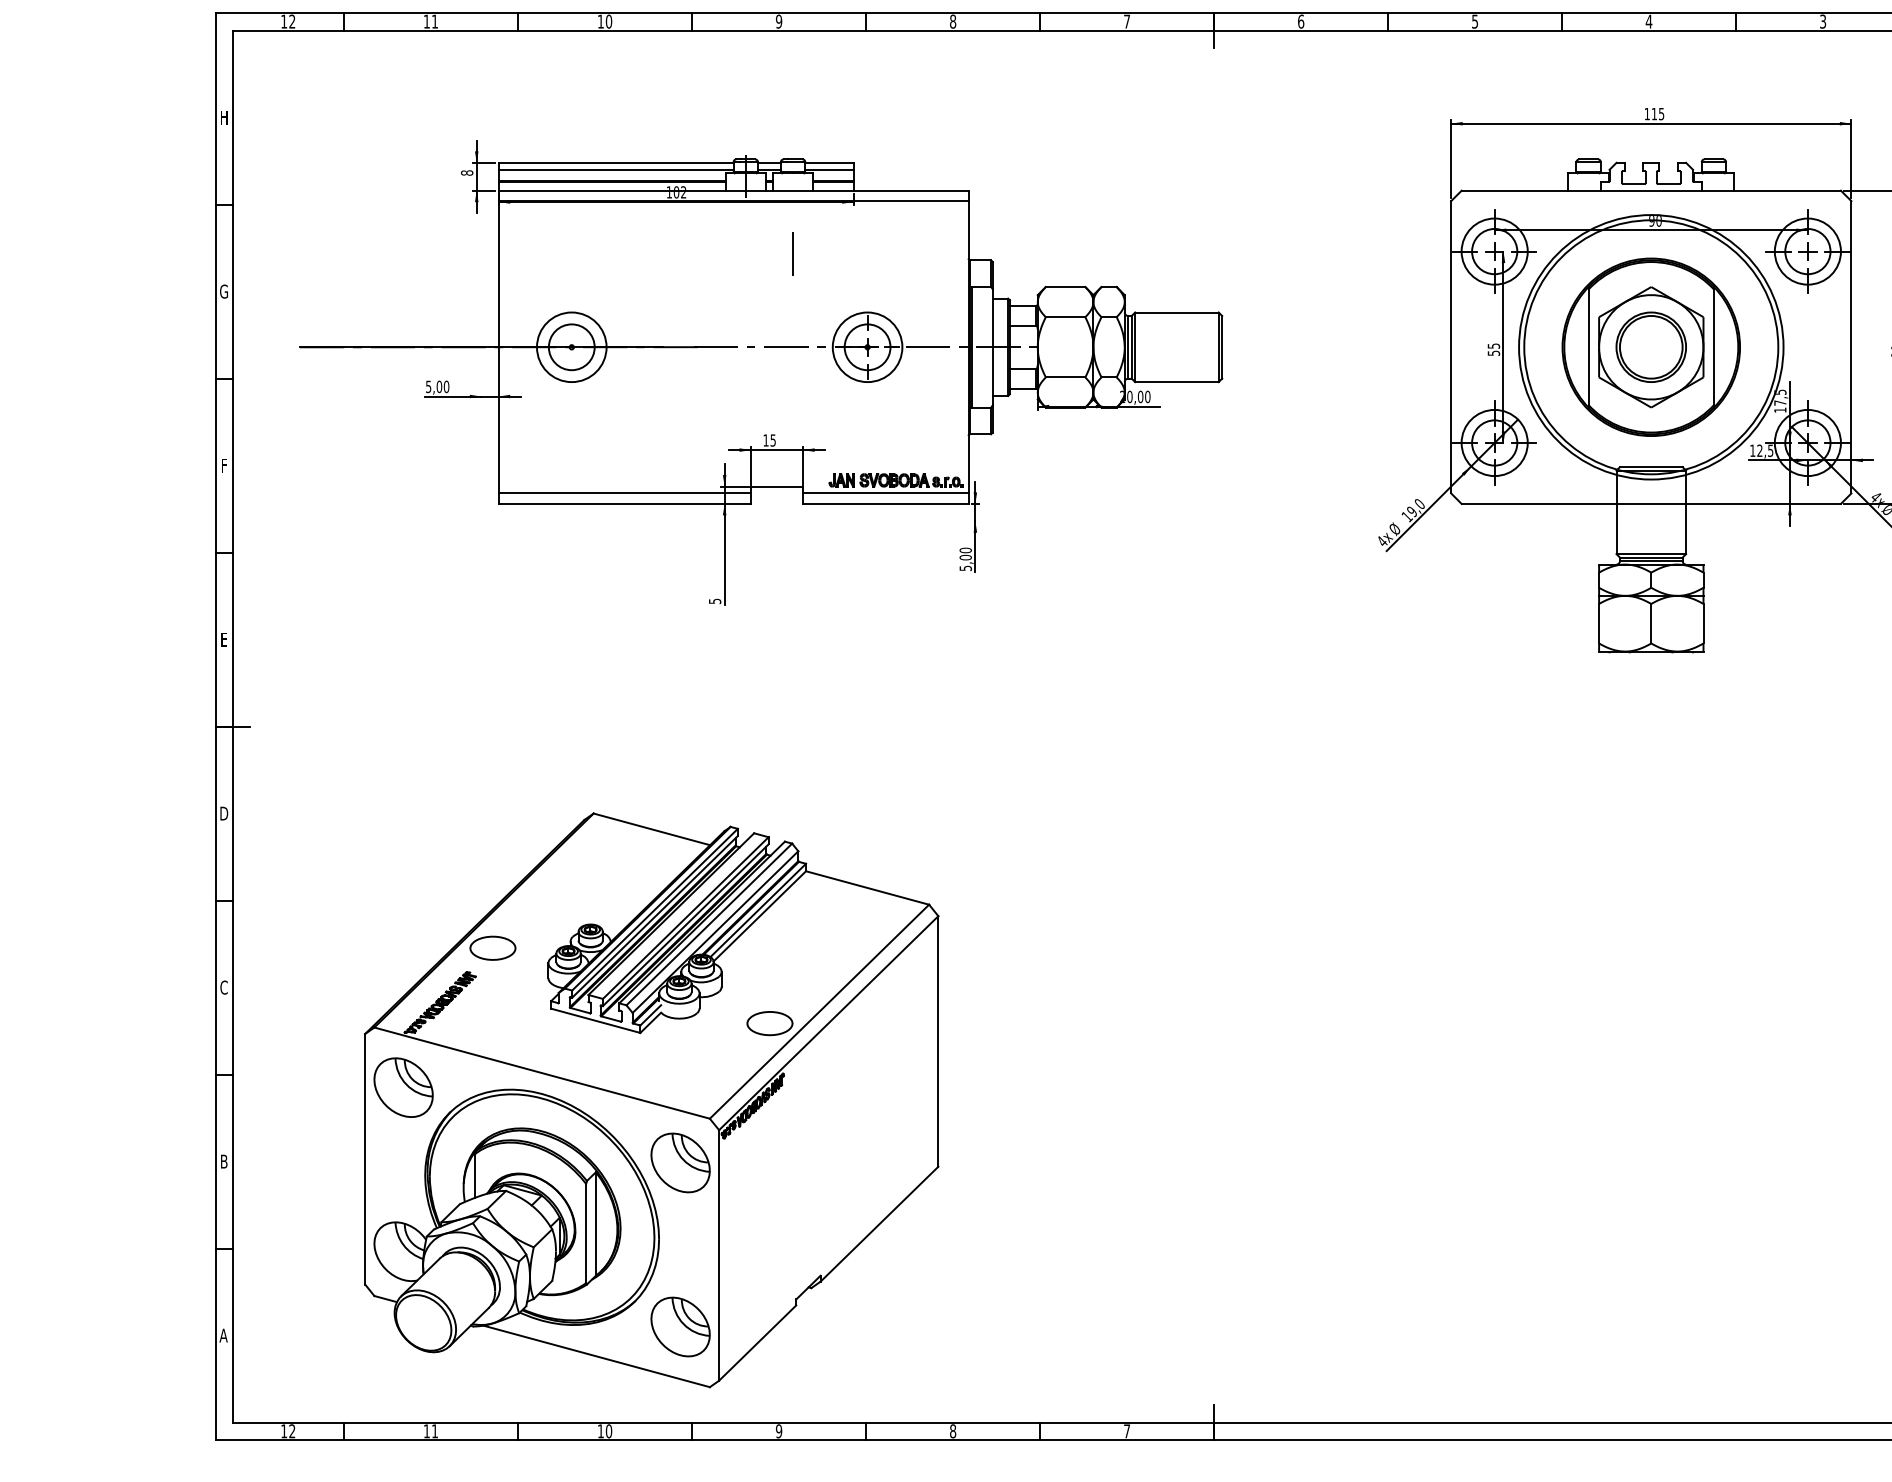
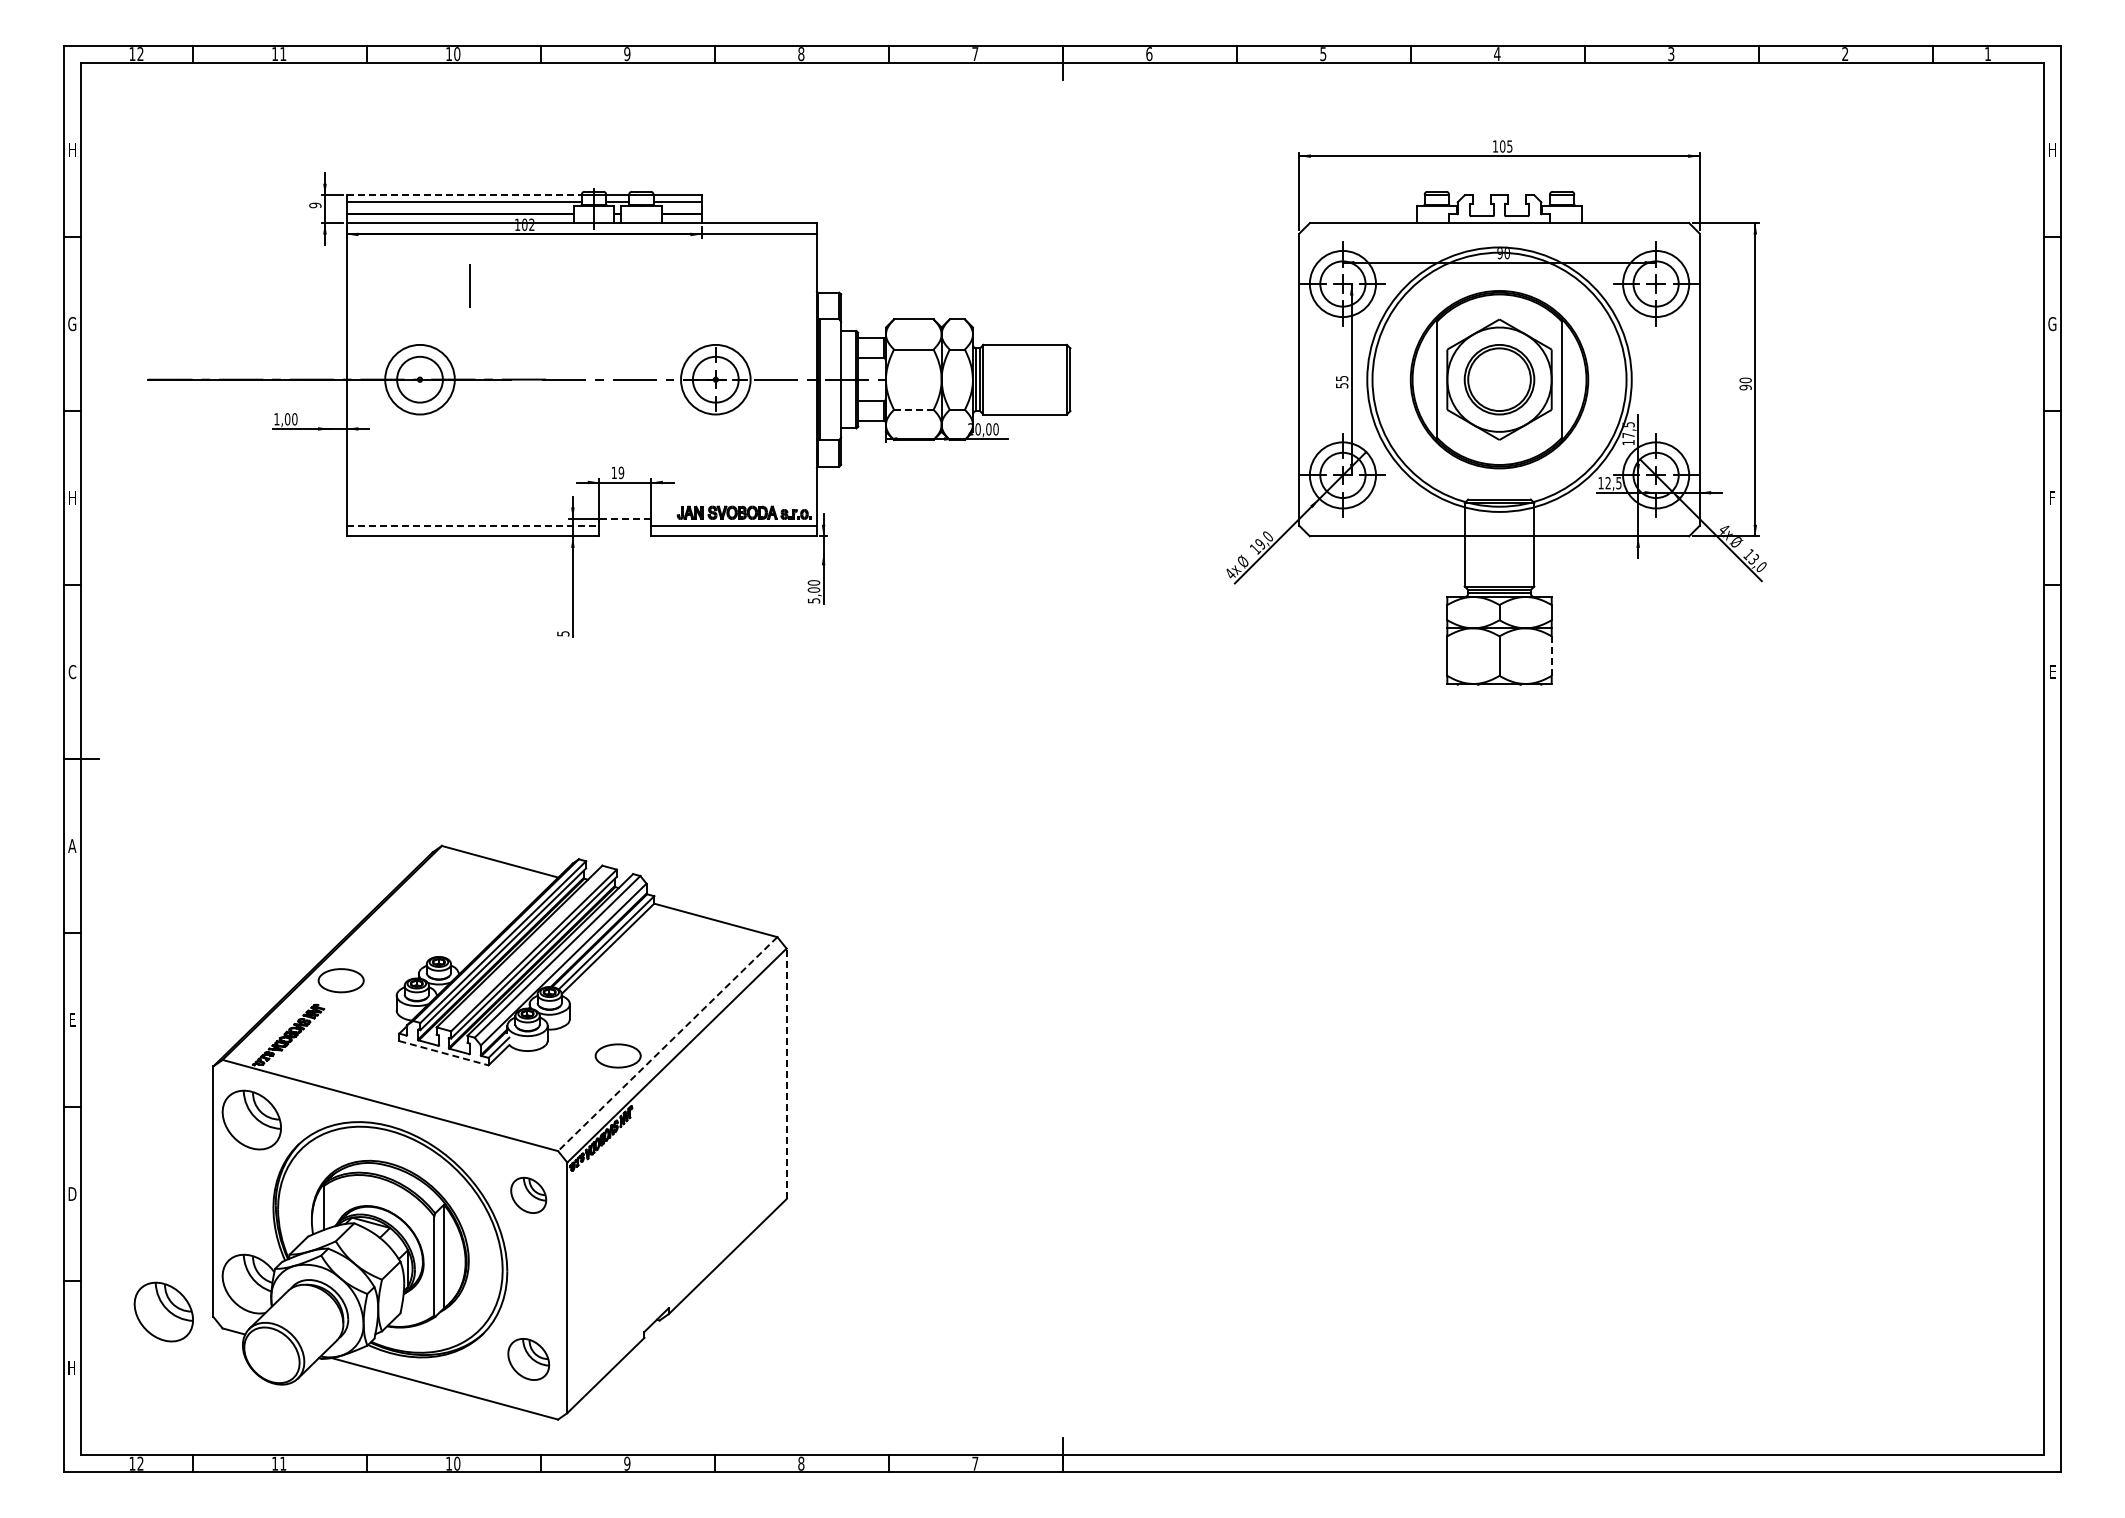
text: (1654, 114) -> (1502, 146), 115 -> 105
line: (616, 163) -> (464, 195), solid -> dashed
text: (467, 173) -> (315, 205), 8 -> 9
line: (792, 253) -> (469, 285), moved
line: (1065, 377) -> (913, 409), solid -> dashed
text: (428, 387) -> (276, 419), 5,00 -> 1,00
text: (773, 440) -> (621, 472), 15 -> 19
text: (224, 465) -> (72, 497), F -> H
line: (776, 486) -> (624, 518), solid -> dashed
line: (625, 493) -> (473, 525), solid -> dashed
line: (1703, 624) -> (1551, 656), solid -> dashed
text: (224, 640) -> (72, 672), E -> C
text: (224, 813) -> (72, 845), D -> A
text: (223, 988) -> (71, 1020), C -> E
line: (819, 1012) -> (667, 1044), solid -> dashed
line: (596, 1021) -> (444, 1053), solid -> dashed
line: (938, 1041) -> (786, 1073), solid -> dashed
text: (224, 1161) -> (72, 1193), B -> D
part: (680, 1163) -> (528, 1195), size x0.6
part: (315, 1279) -> (163, 1311), added
part: (680, 1327) -> (528, 1359), size x0.7
text: (223, 1335) -> (71, 1367), A -> H

